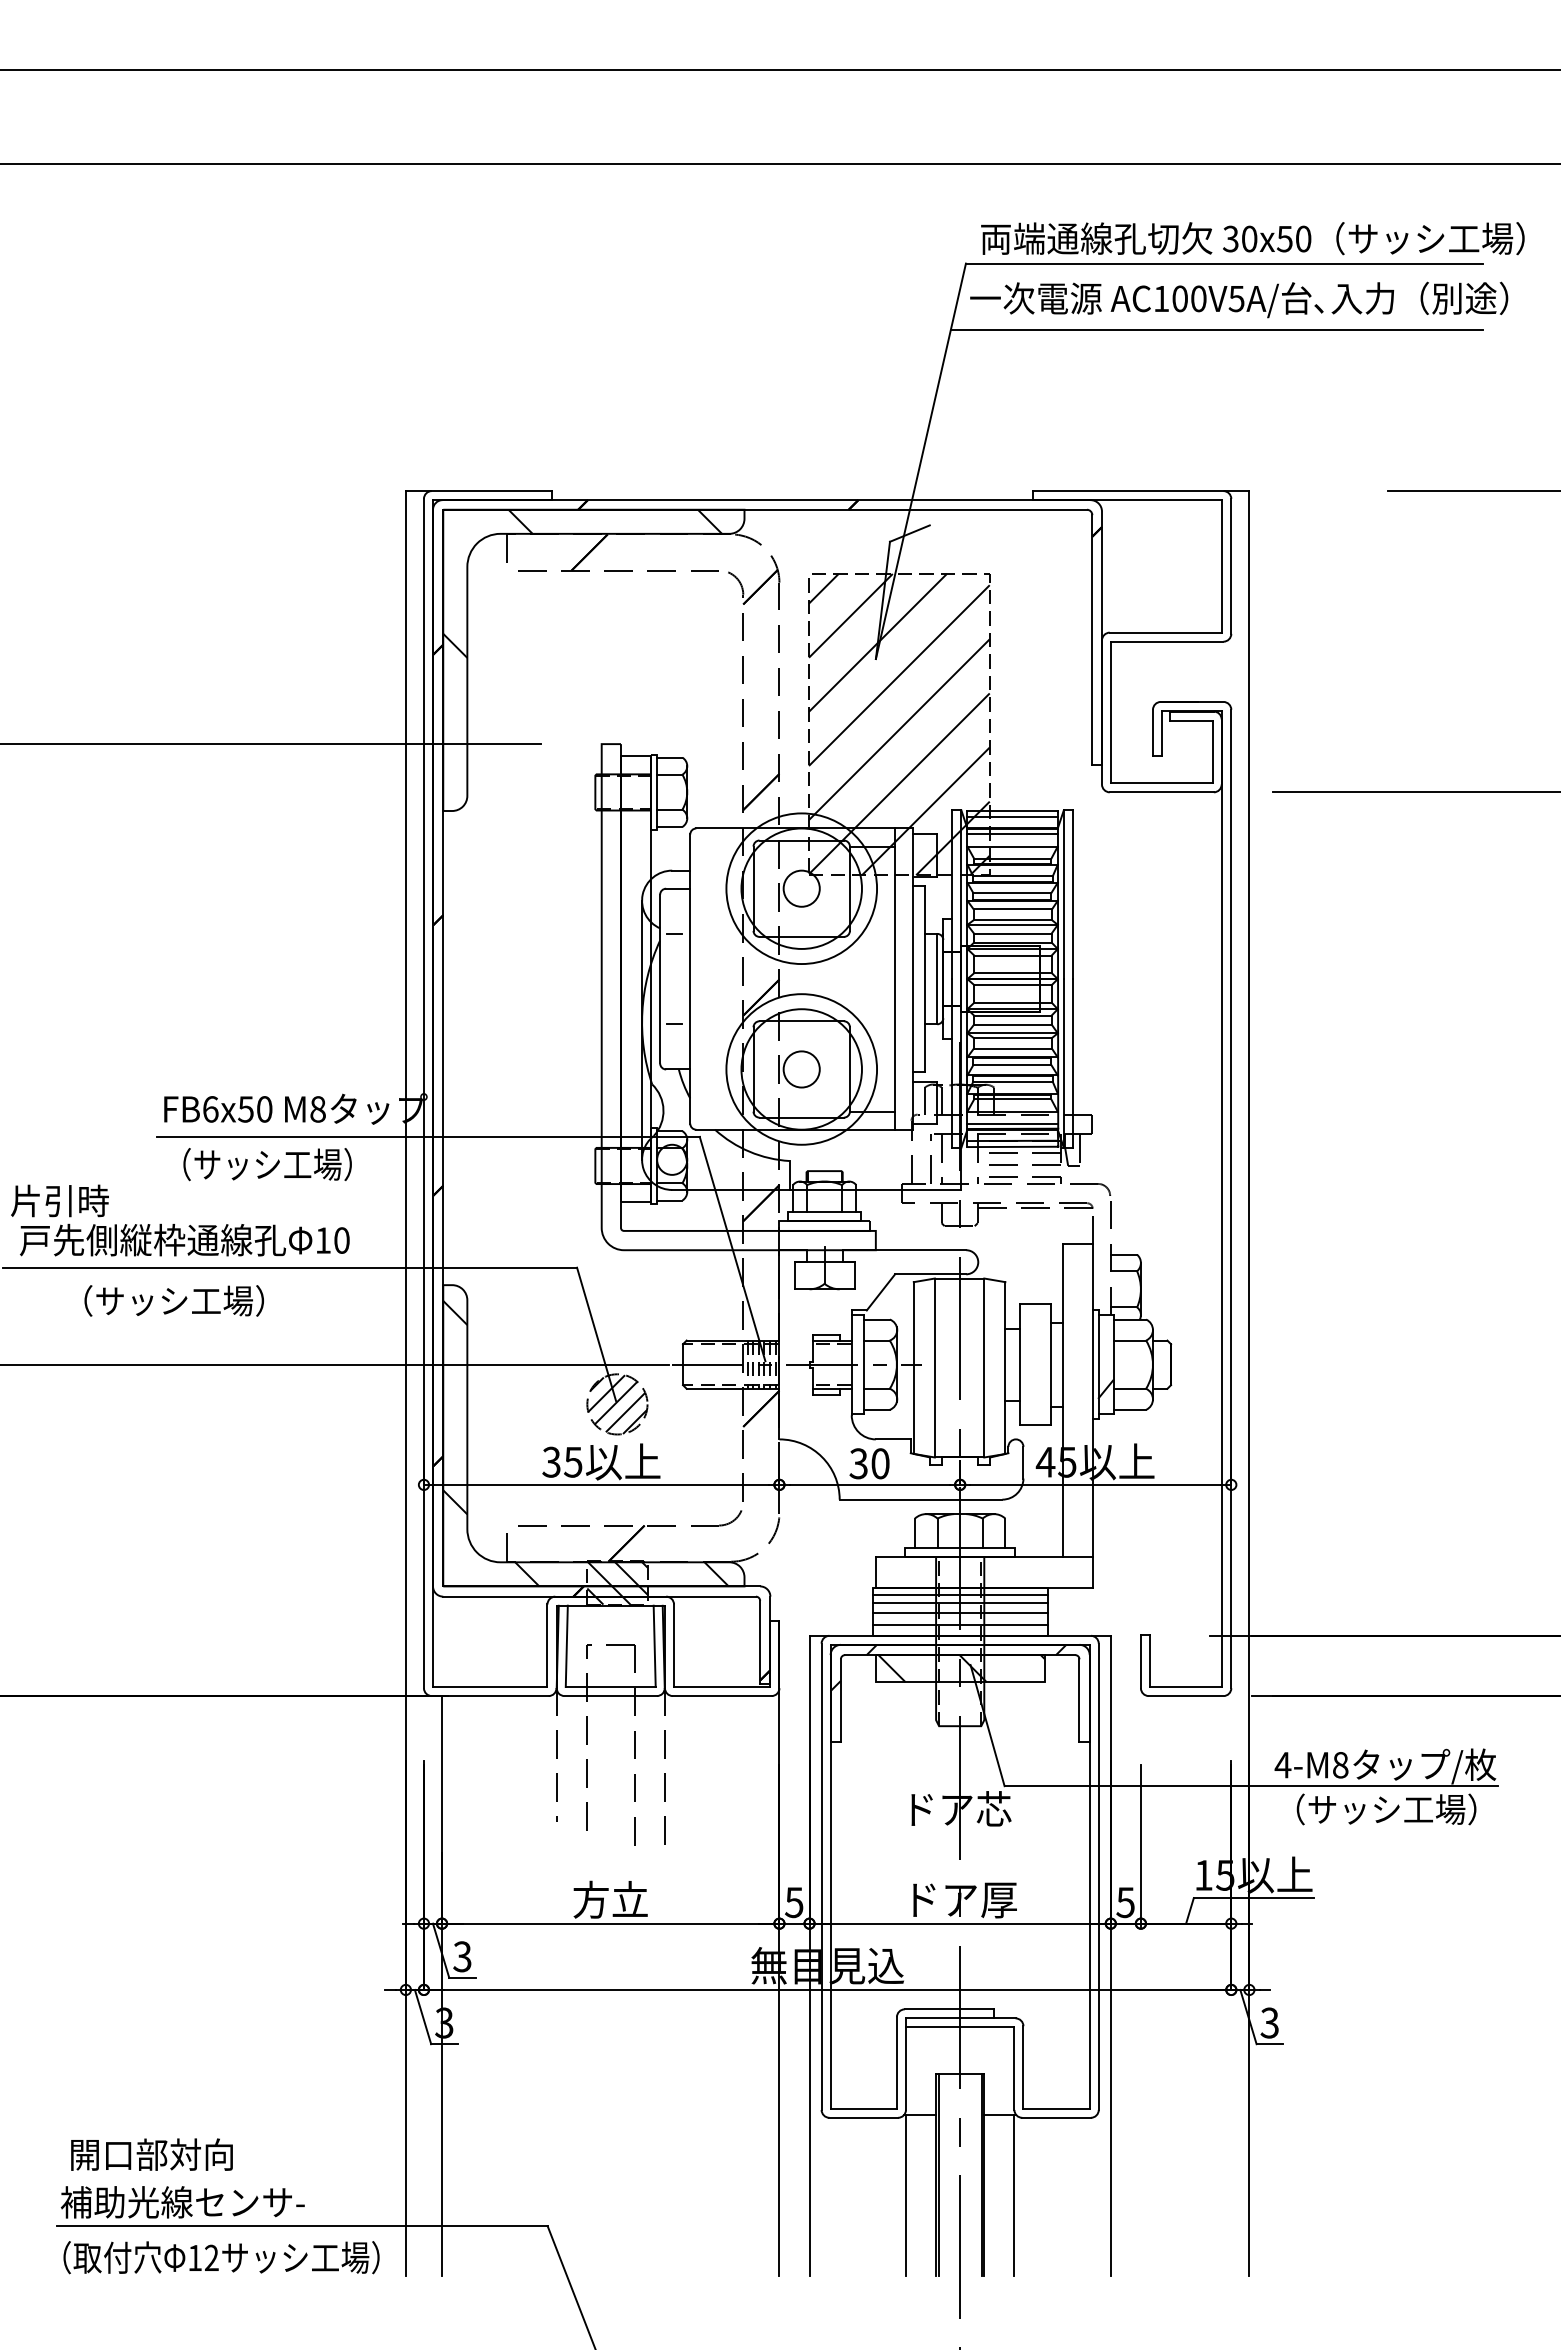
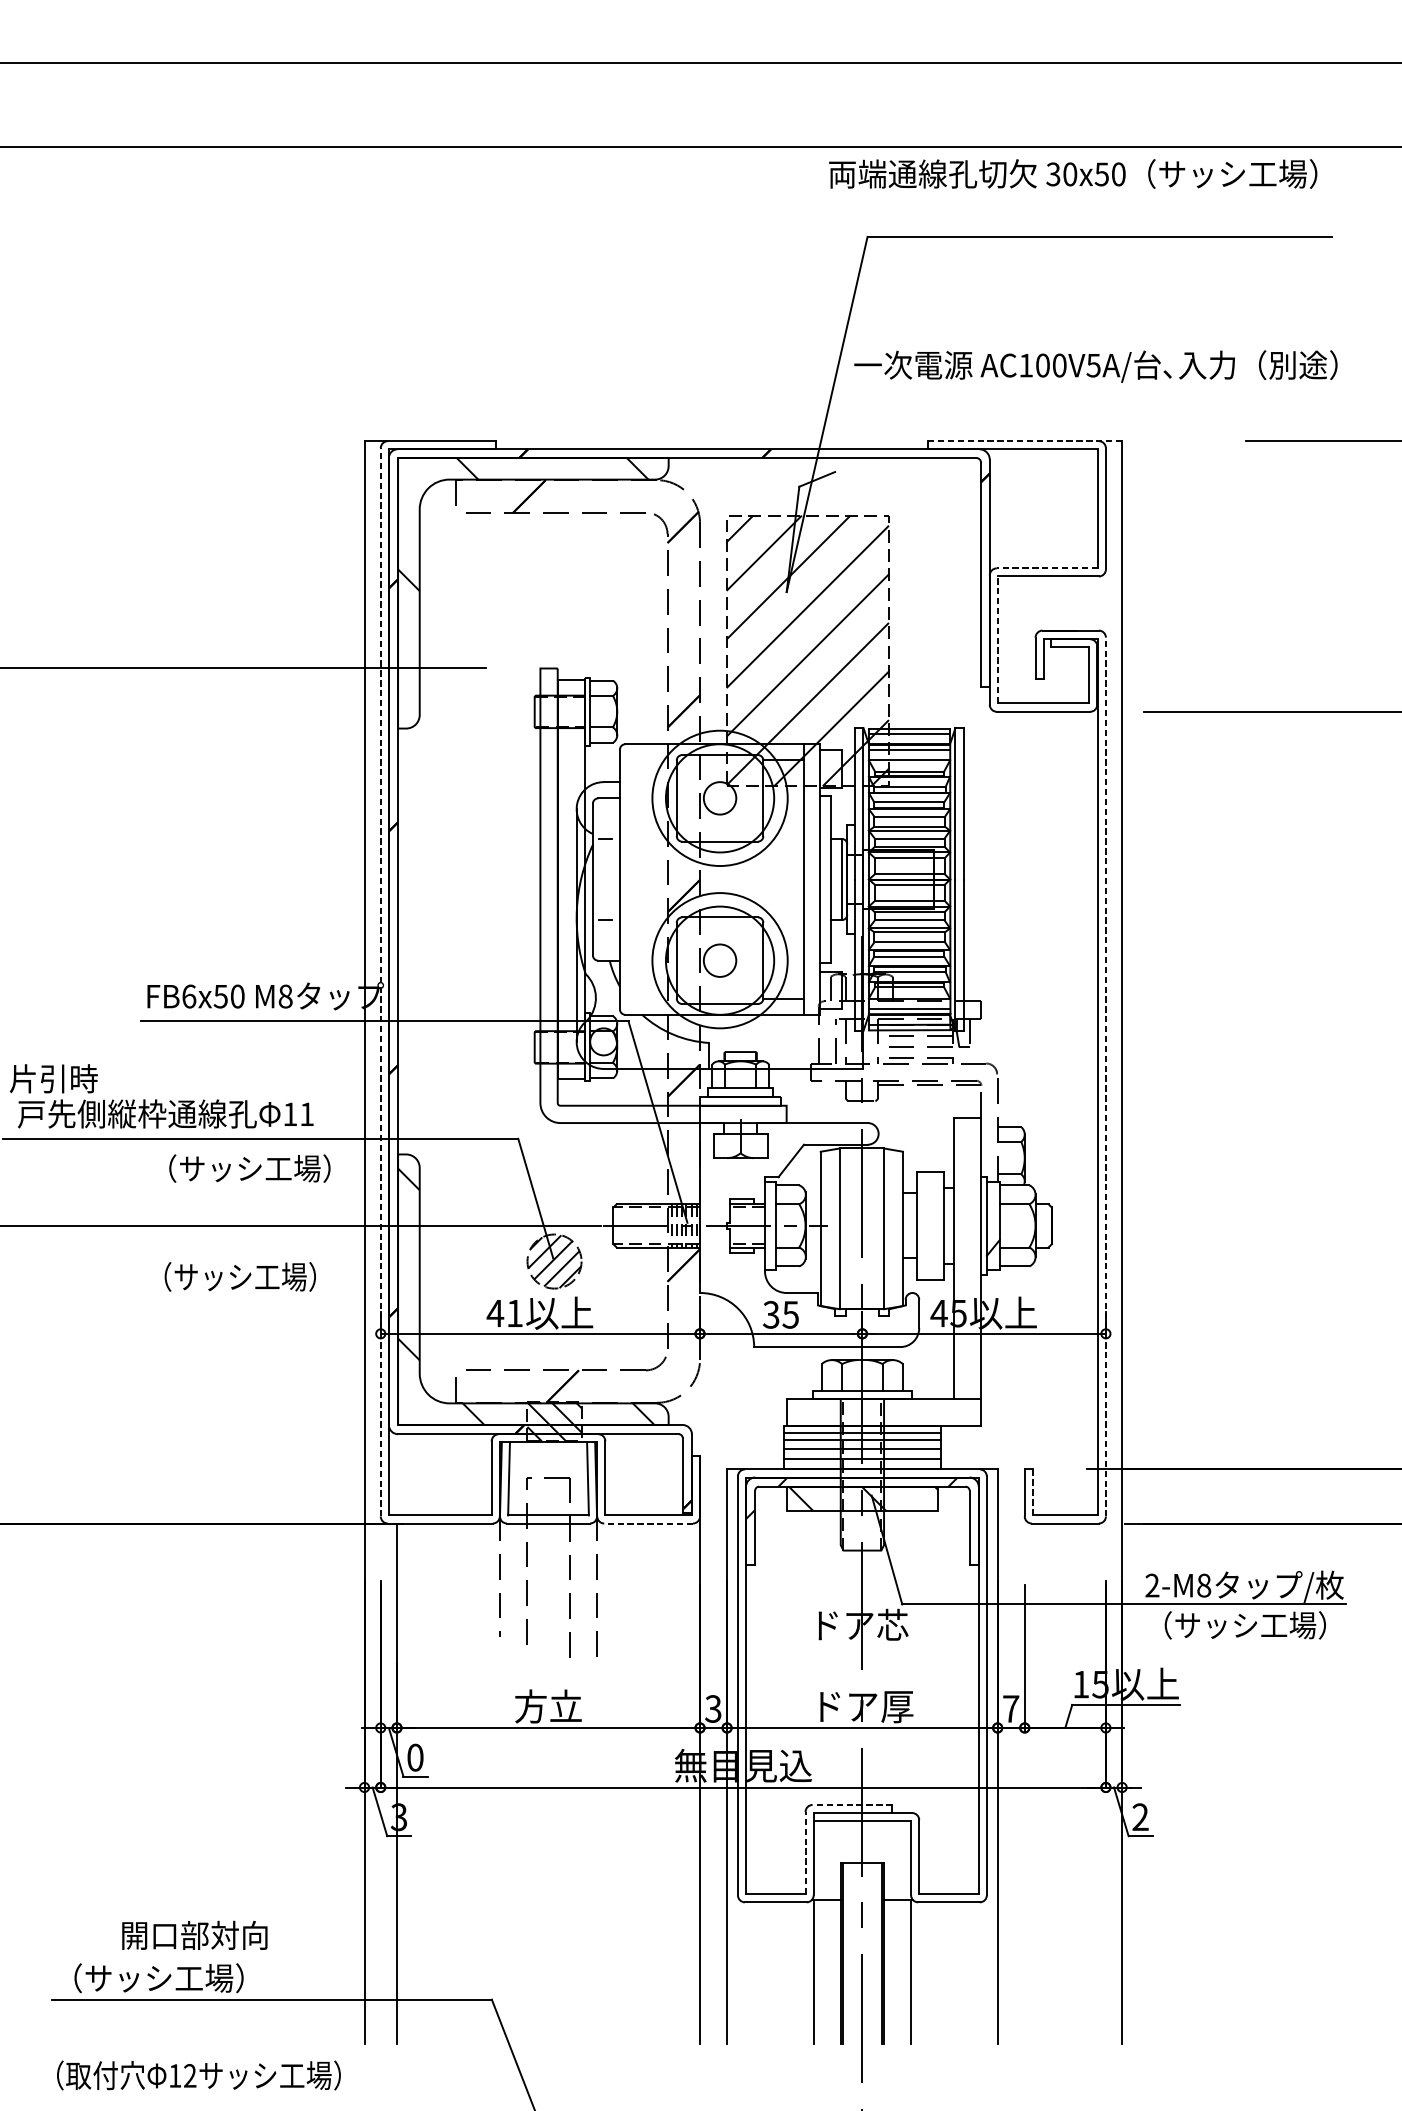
text: (1252, 238) -> (1072, 173), moved
text: (1239, 299) -> (1096, 366), moved
line: (1216, 330) -> (1092, 296), removed
line: (1141, 491) -> (1025, 441), solid -> dashed
line: (1165, 632) -> (1046, 568), solid -> dashed
line: (1110, 711) -> (997, 639), solid -> dashed
line: (423, 1093) -> (380, 982), solid -> dashed
text: (267, 1164) -> (240, 1276), moved
line: (1231, 1198) -> (1106, 1076), solid -> dashed
text: (341, 1240) -> (306, 1114), 10 -> 11
text: (173, 1300) -> (249, 1168), moved
text: (561, 1461) -> (504, 1312), 35 -> 41
text: (880, 1463) -> (790, 1314), 30 -> 35
line: (1149, 1660) -> (1032, 1491), solid -> dashed
line: (721, 1696) -> (648, 1523), solid -> dashed
text: (1282, 1764) -> (1151, 1584), 4-M8 -> 2-M8
text: (794, 1902) -> (713, 1708), 5 -> 3
text: (1125, 1902) -> (1010, 1708), 5 -> 7
text: (462, 1956) -> (415, 1757), 3 -> 0
line: (948, 2009) -> (851, 1805), solid -> dashed
text: (1269, 2023) -> (1140, 1817), 3 -> 2
line: (896, 2062) -> (805, 1852), solid -> dashed
text: (151, 2154) -> (194, 1935), moved
text: (182, 2201) -> (163, 1977), 補助光線センサ- -> （サッシ工場）
text: (221, 2257) -> (198, 2075), moved

